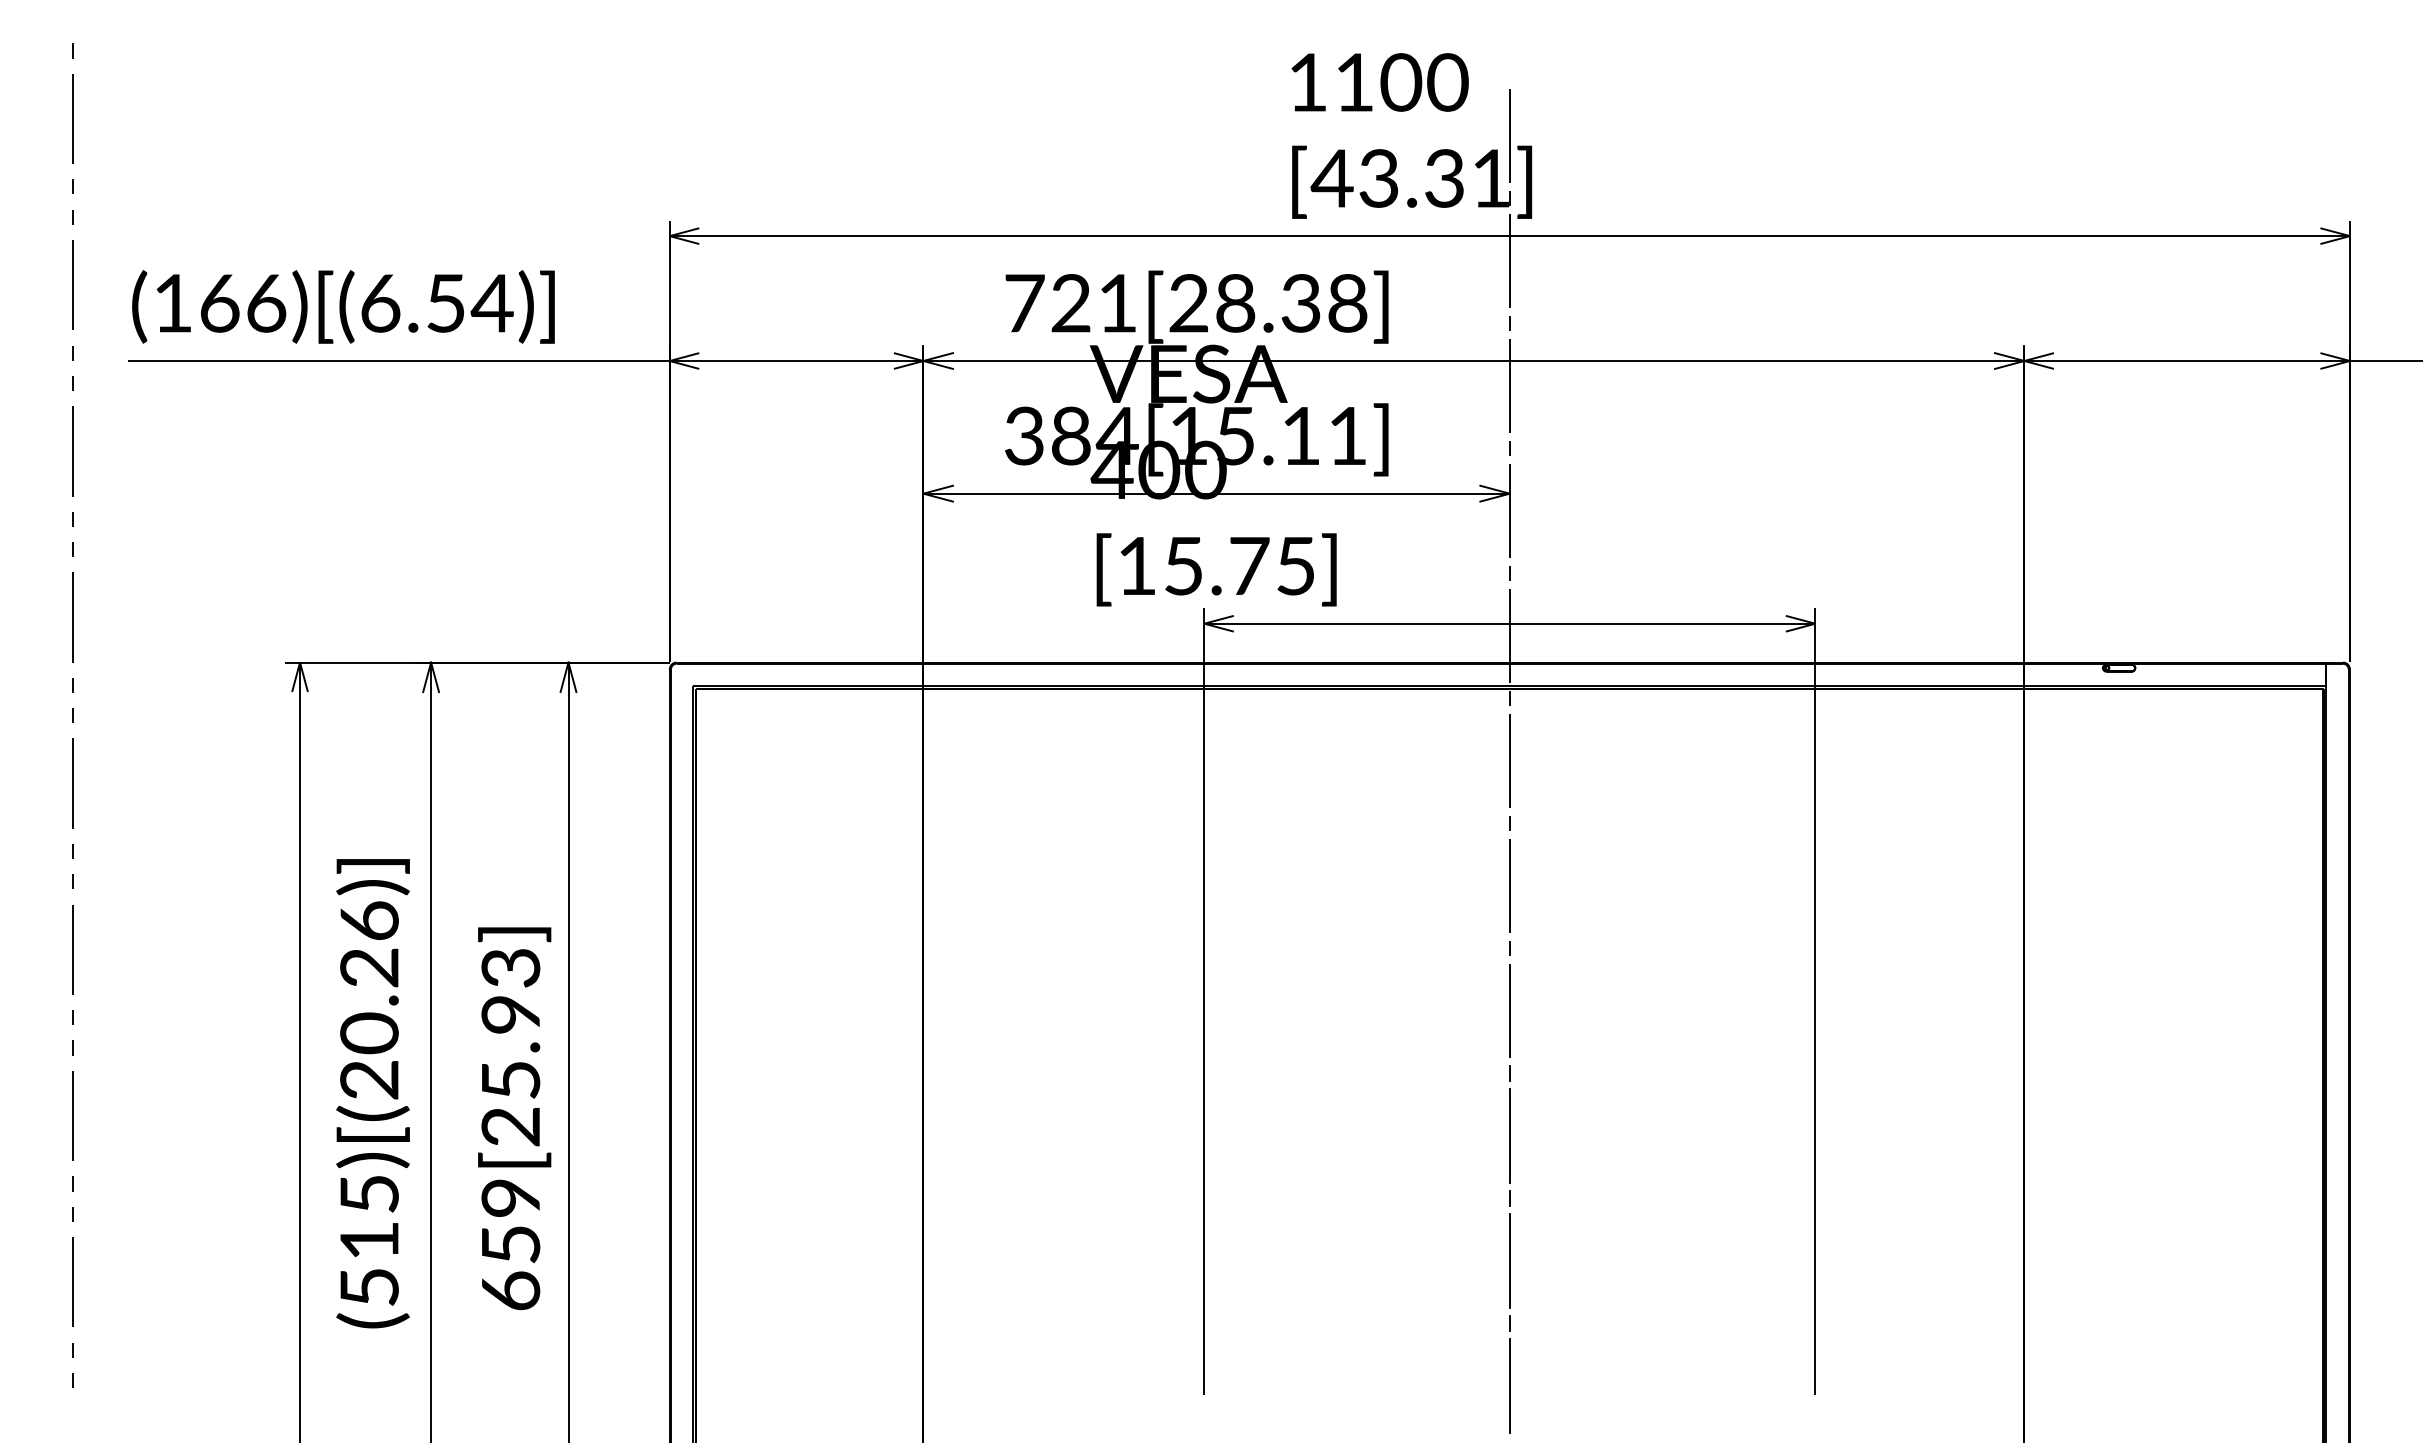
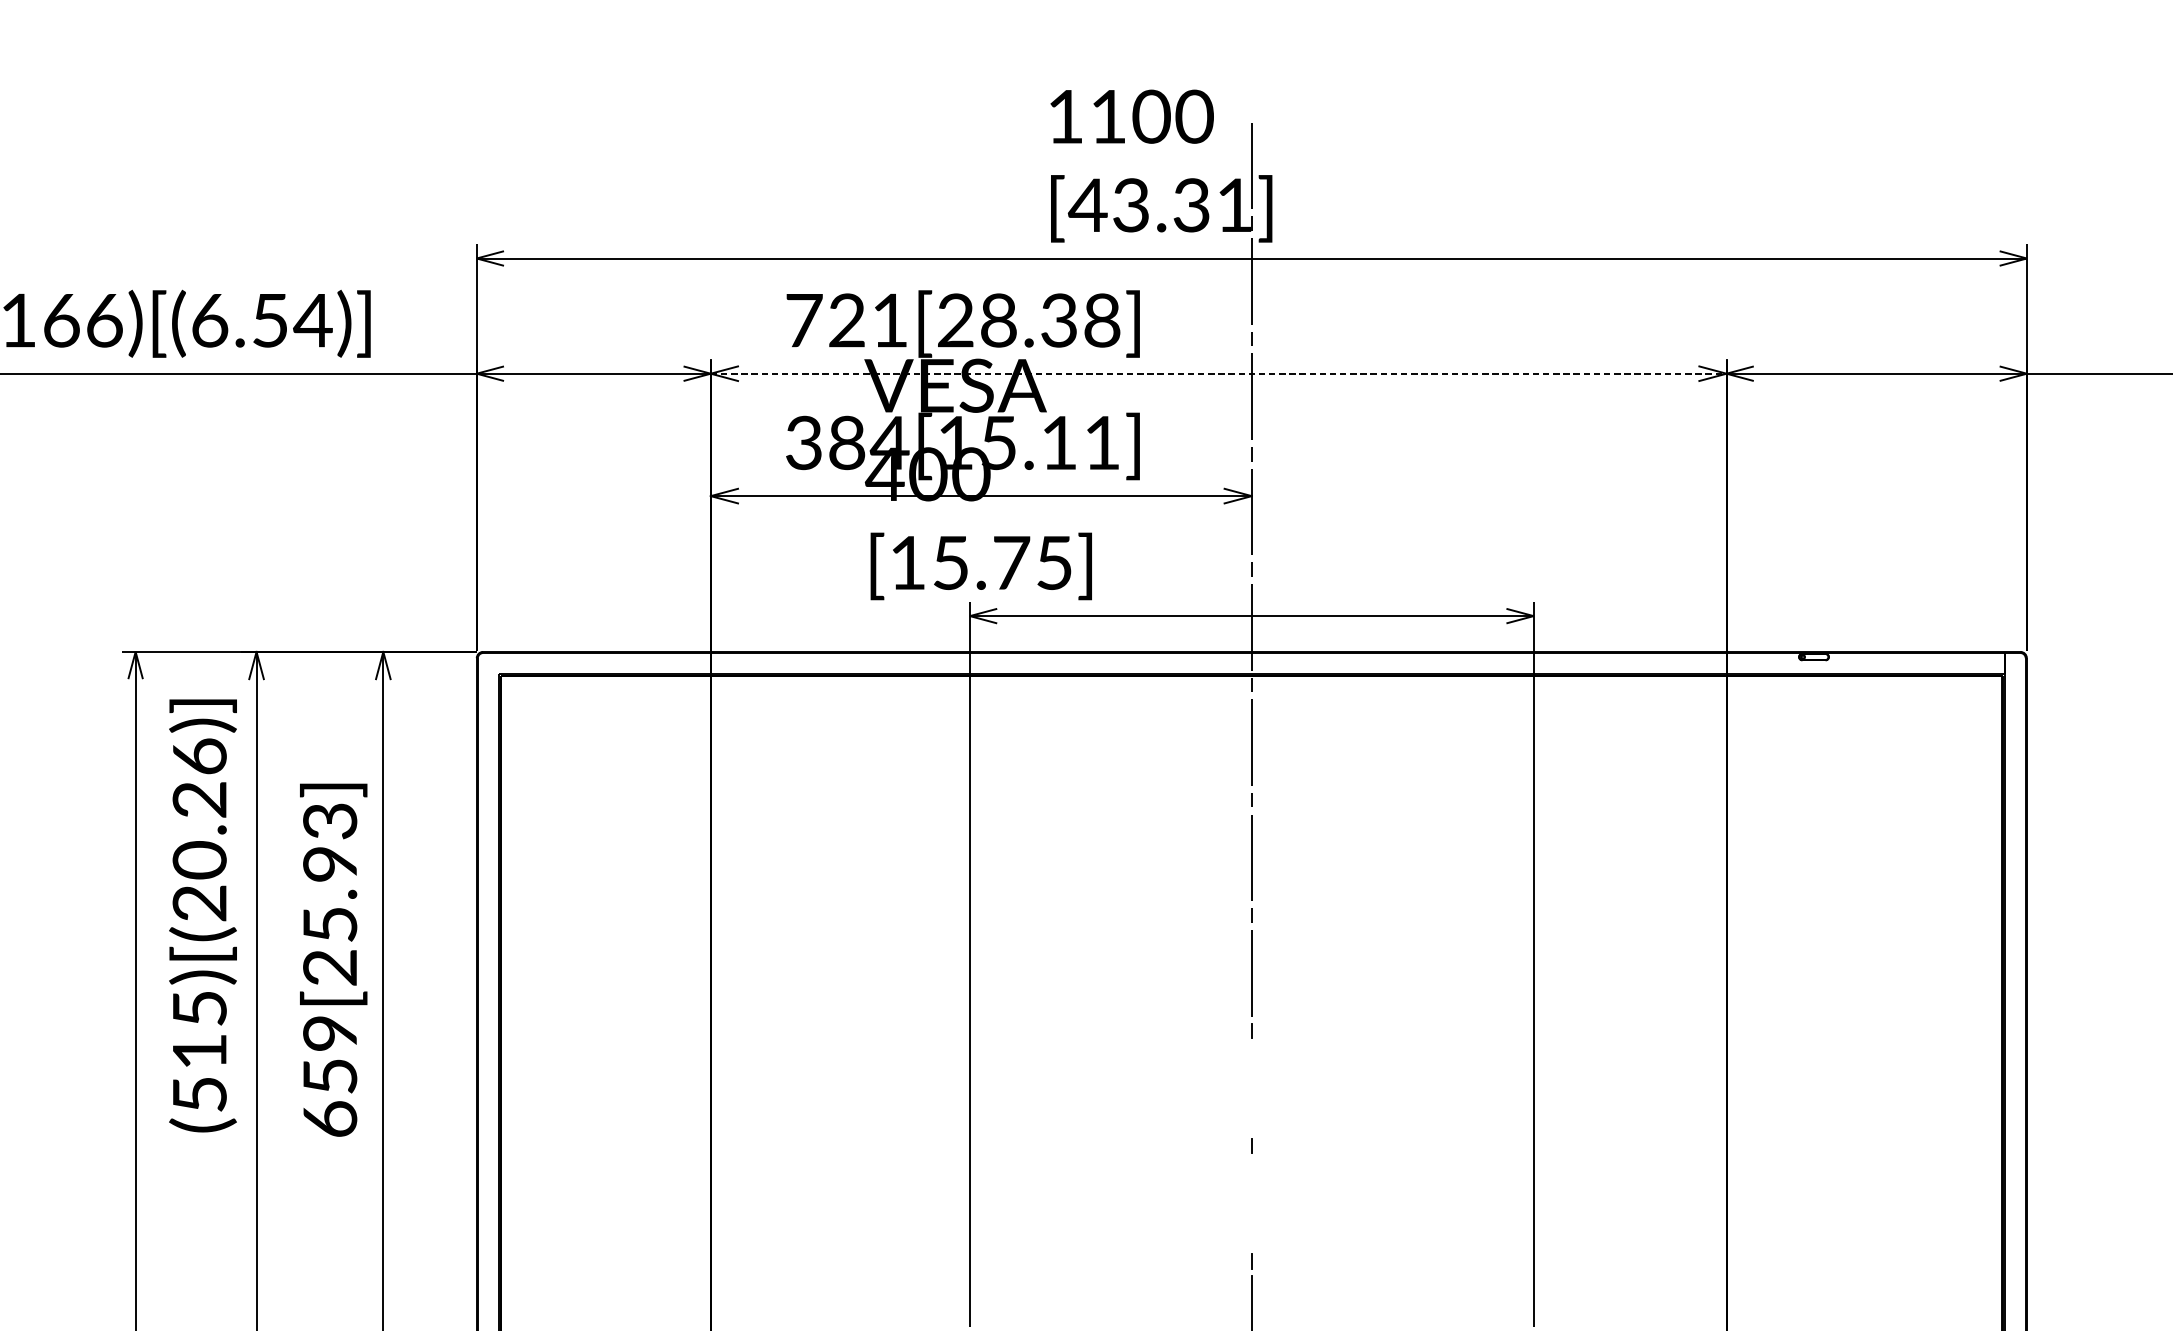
line: (1474, 361) -> (1219, 374), solid -> dashed
text: (372, 1093) -> (202, 915), moved
text: (514, 1118) -> (333, 960), moved
line: (1509, 1135) -> (1251, 1088), removed
line: (1509, 1260) -> (1251, 1203), removed

